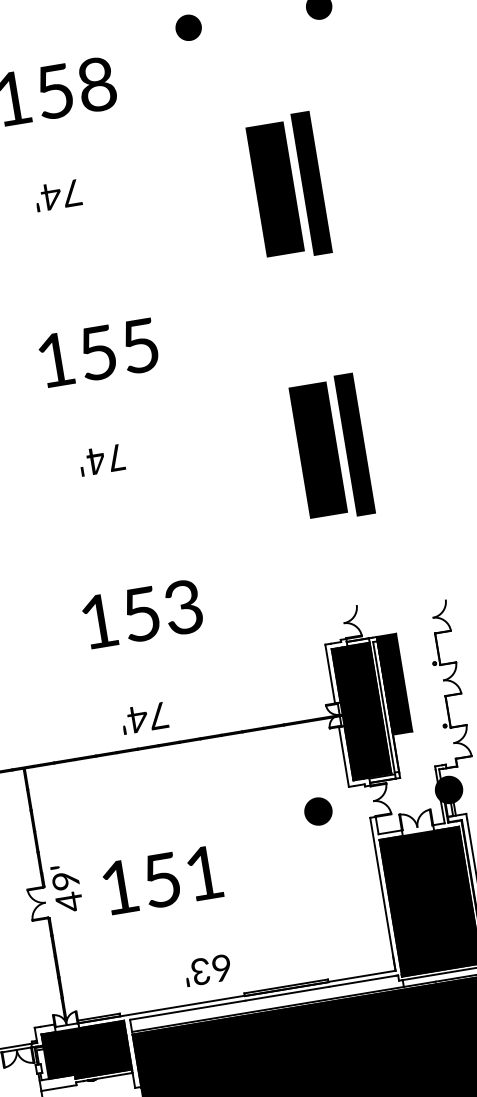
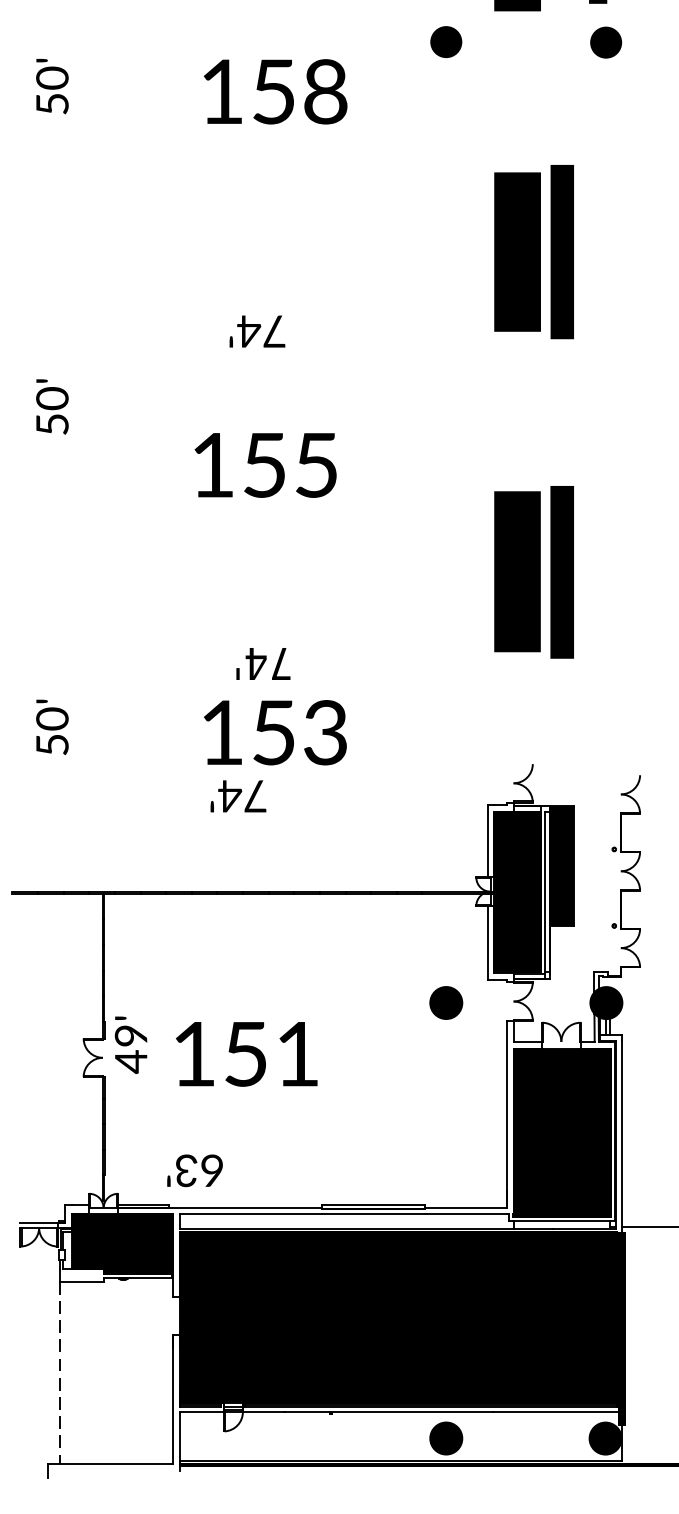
text: (58, 195) -> (257, 331), moved
text: (98, 353) -> (265, 465), moved
text: (102, 459) -> (263, 663), moved
text: (144, 718) -> (238, 796), moved
text: (207, 970) -> (194, 1170), moved

